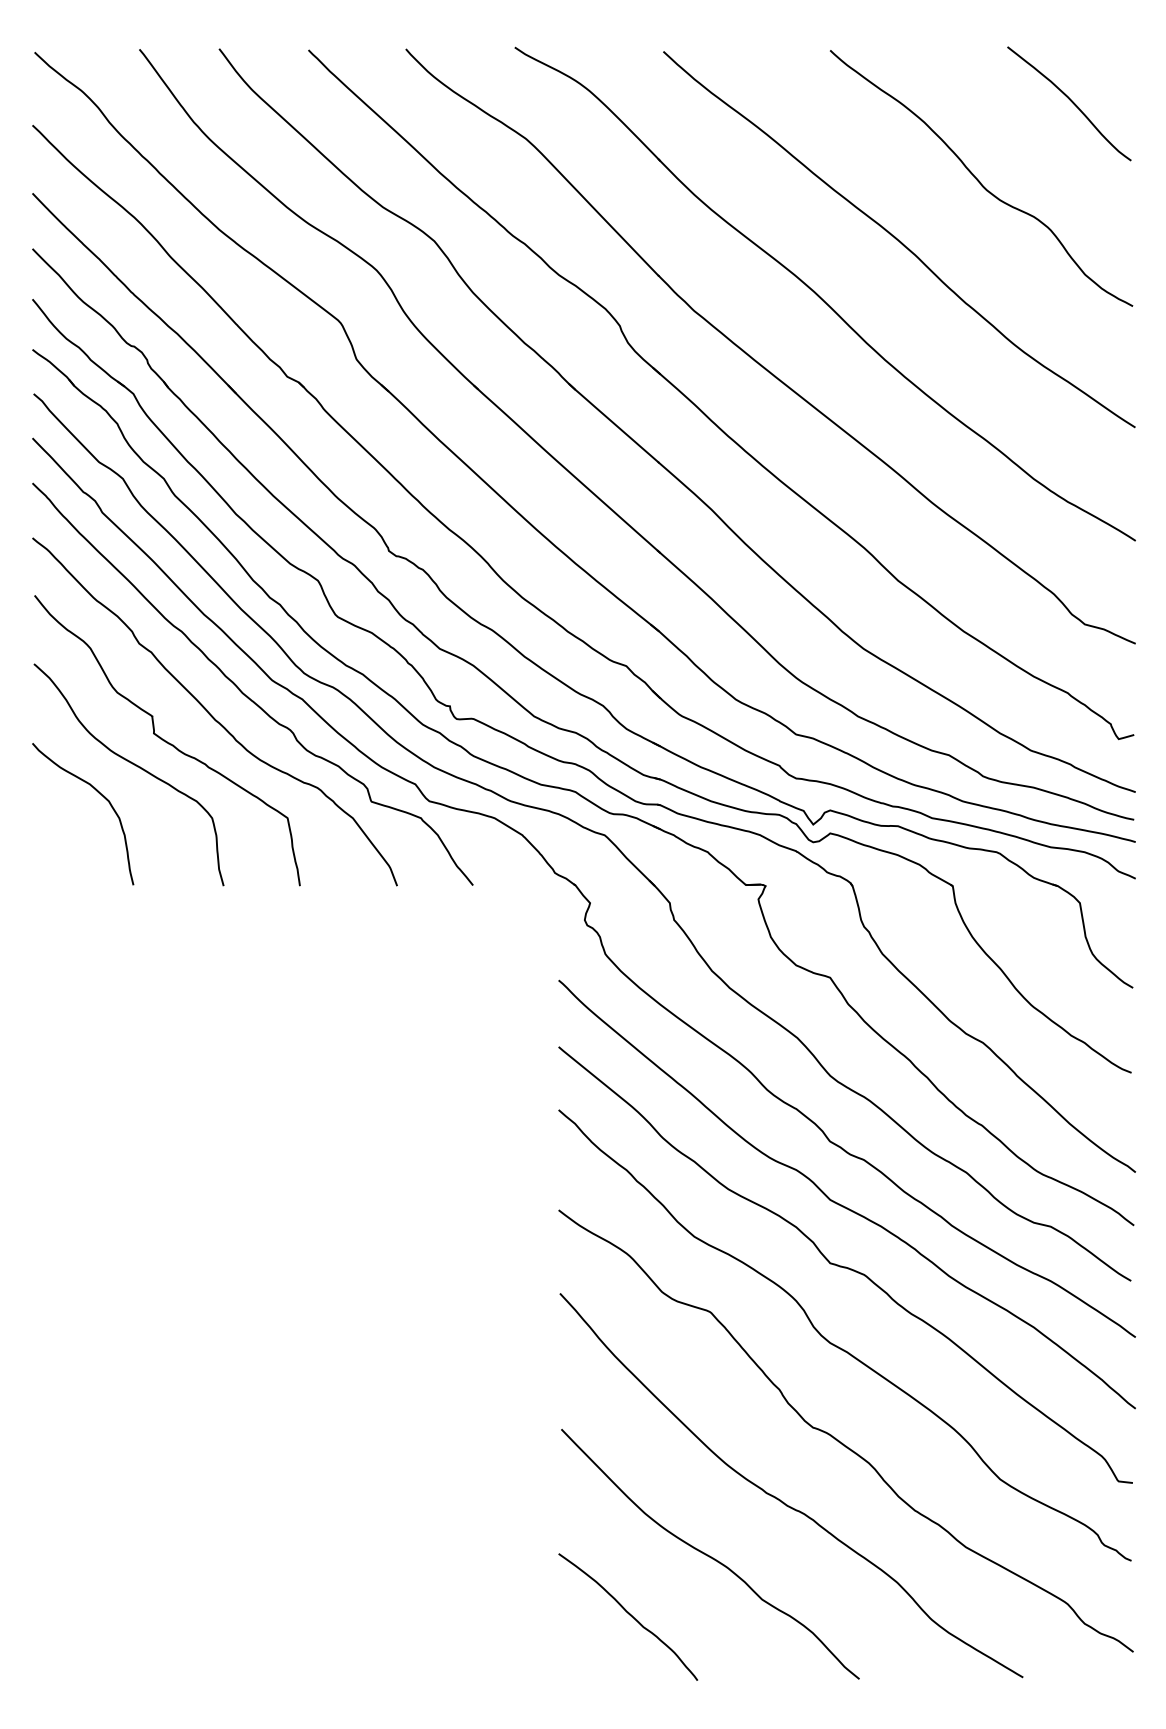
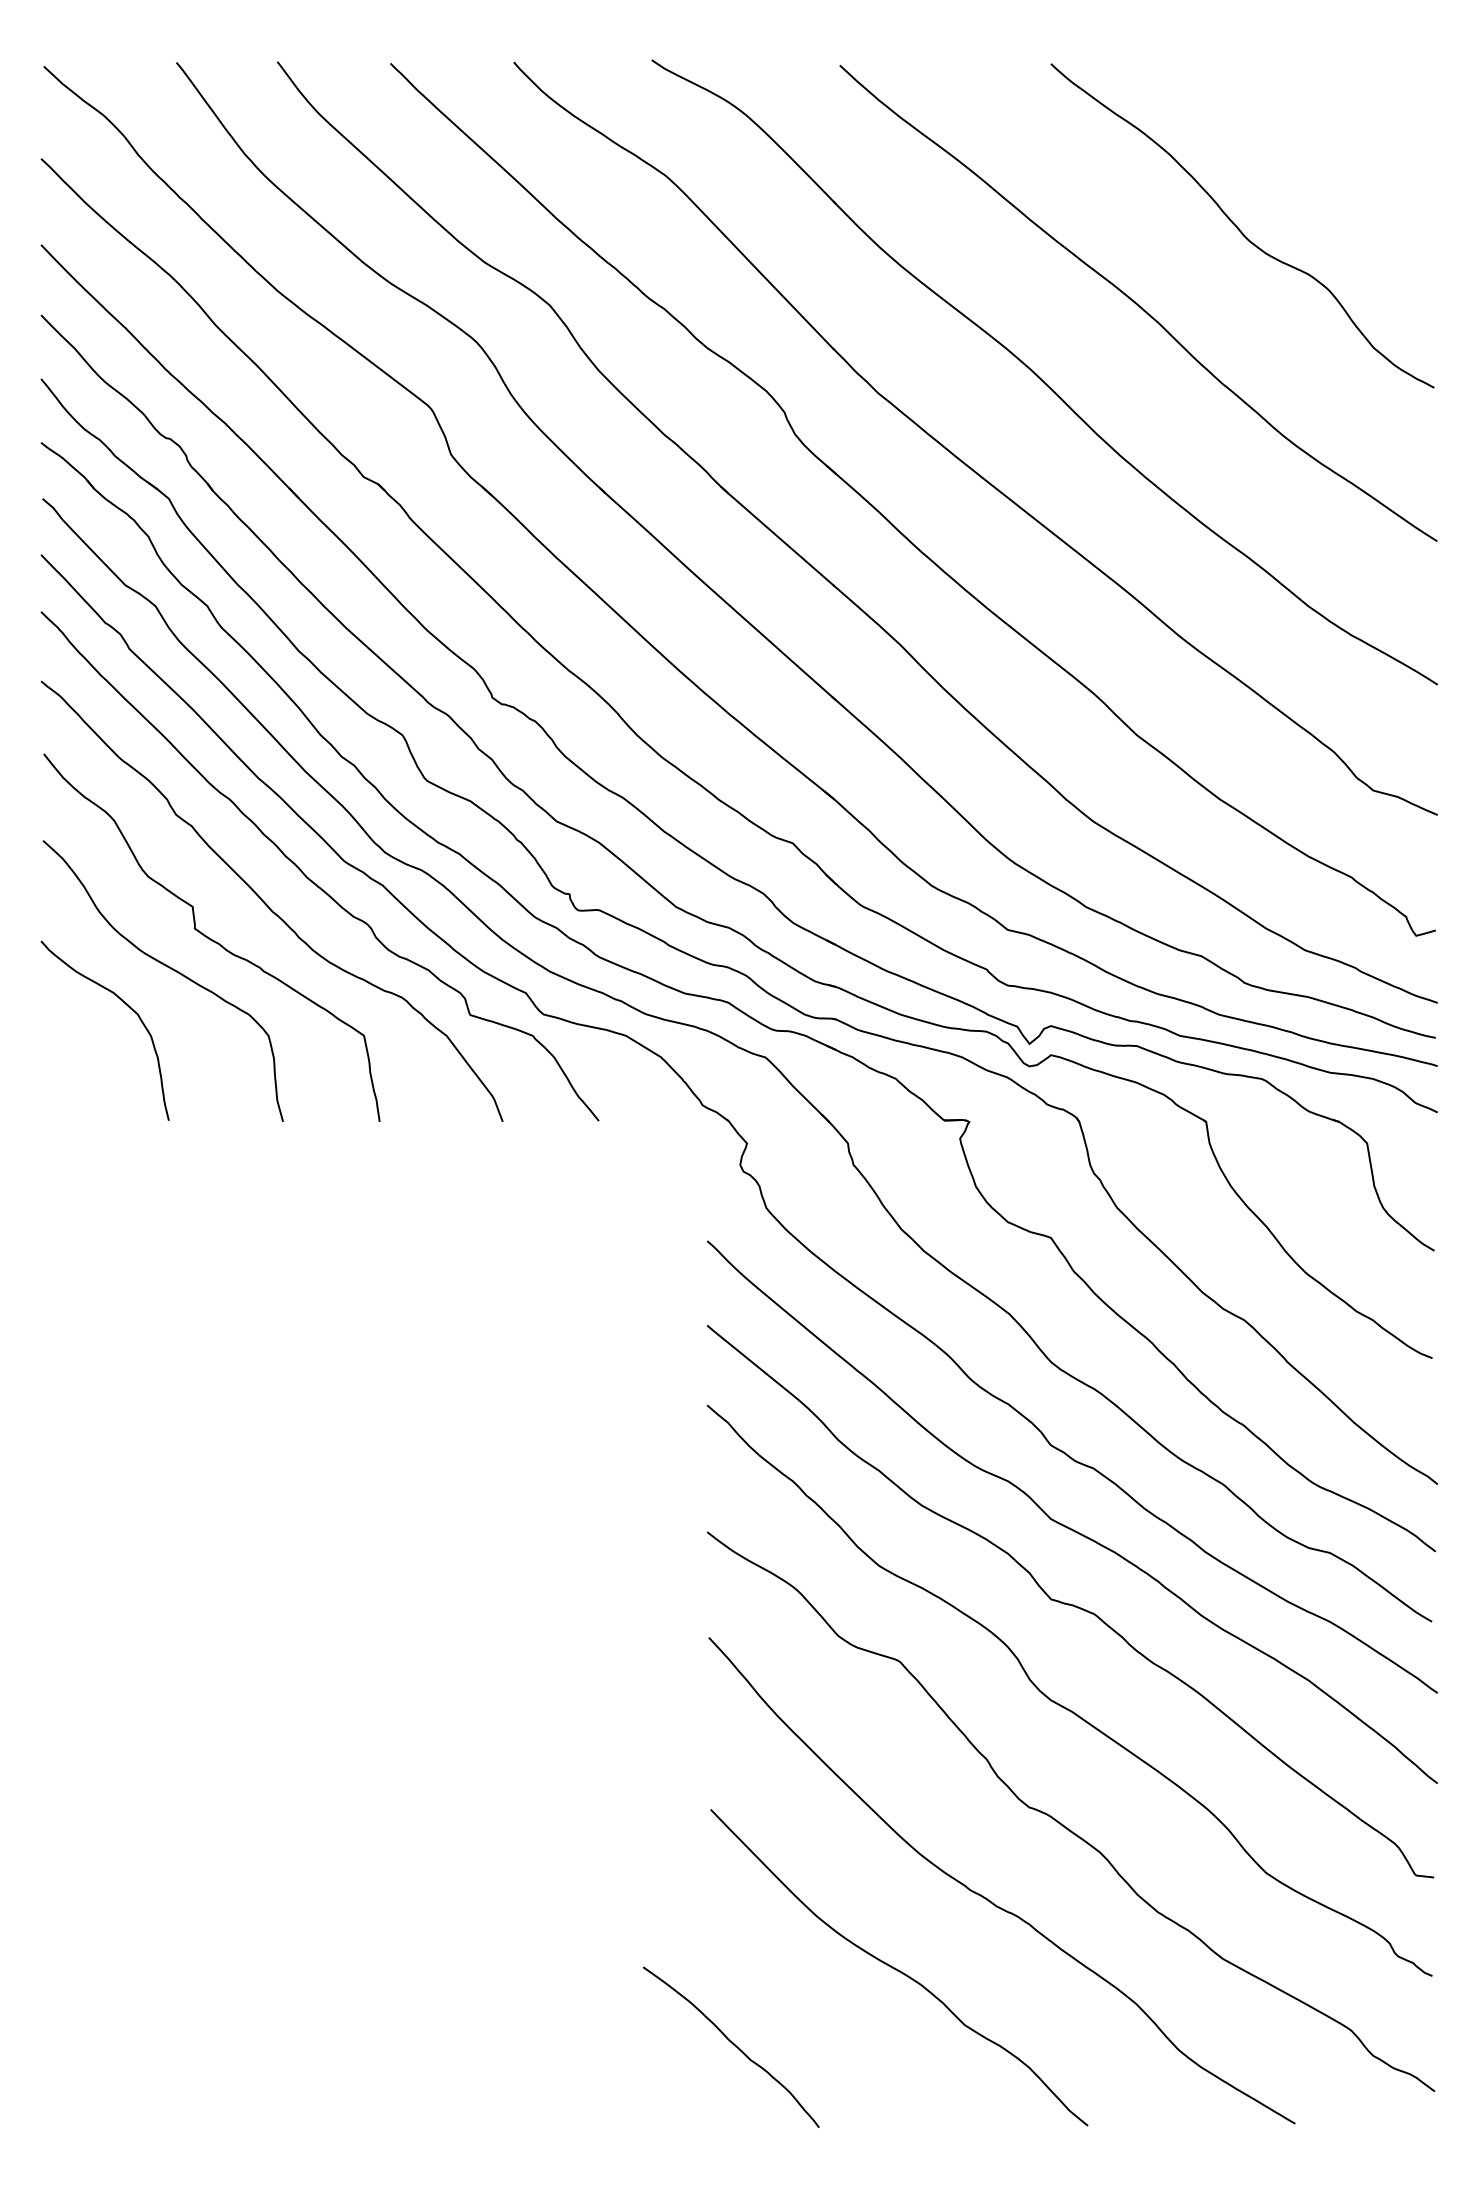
curve: (1070, 101) -> (1355, 128), removed
curve: (629, 1614) -> (732, 2044), moved

